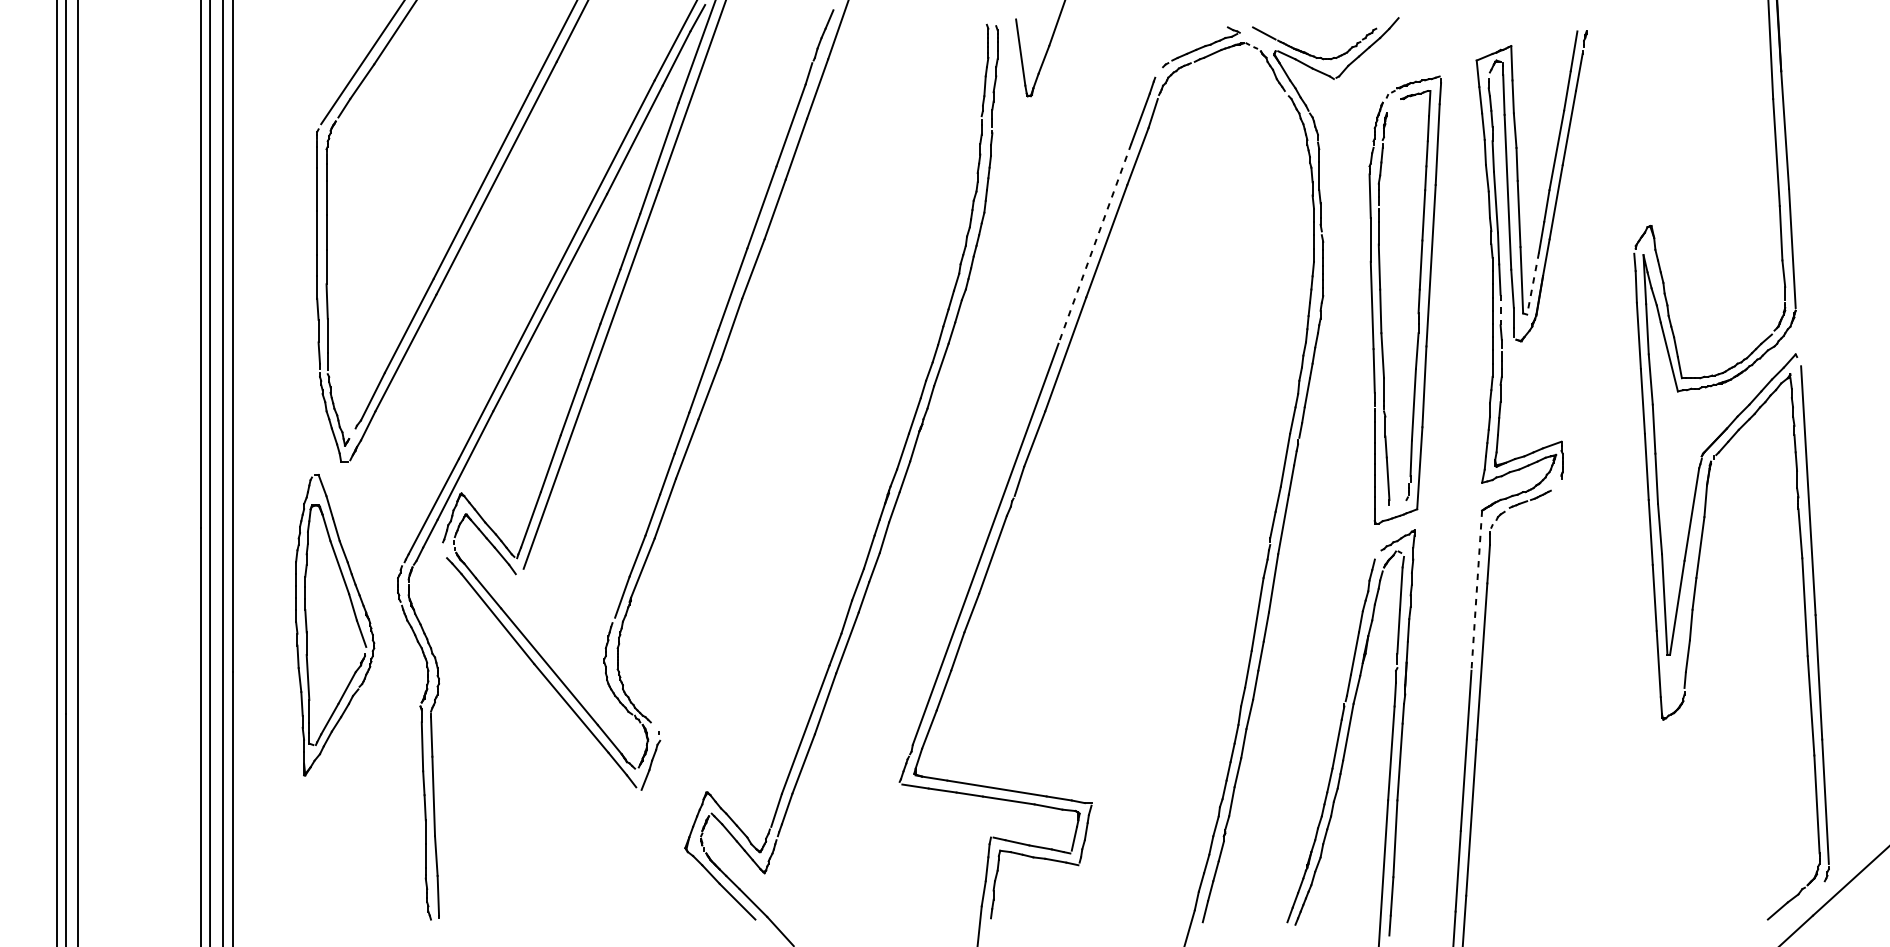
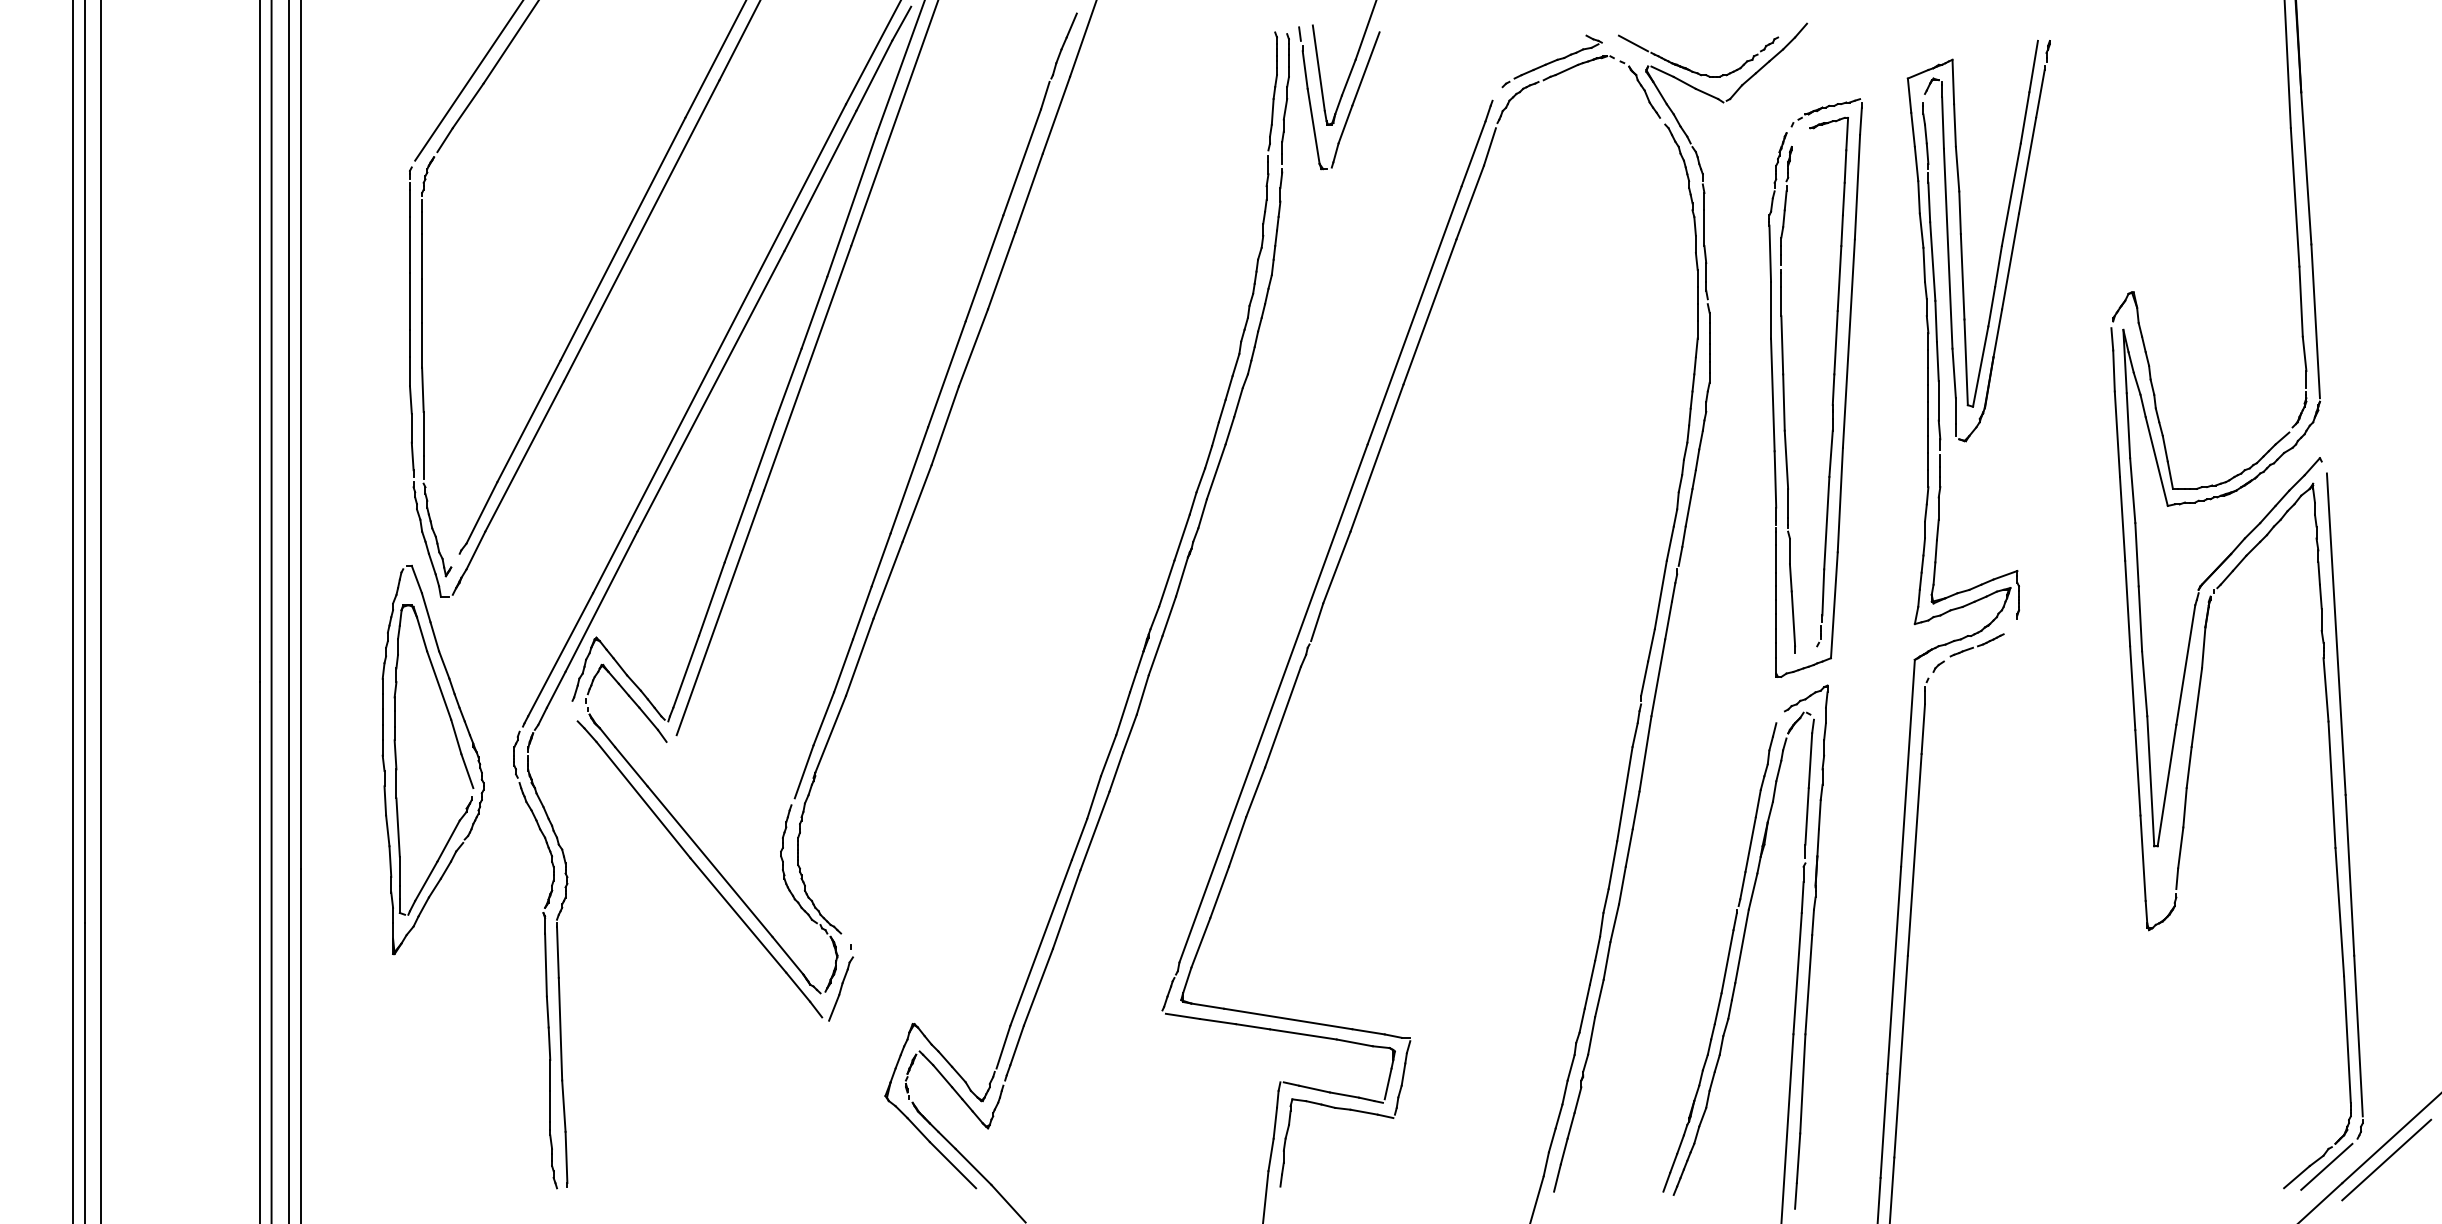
part: (1046, 80) -> (1351, 104), added
line: (1094, 243) -> (1414, 315), dashed -> solid
line: (1532, 283) -> (1980, 366), dashed -> solid
line: (1500, 309) -> (1938, 400), dashed -> solid
line: (1476, 590) -> (1907, 763), dashed -> solid
part: (355, 618) -> (459, 751), moved
line: (1847, 897) -> (2386, 1159), added
line: (1800, 902) -> (2326, 1166), added

